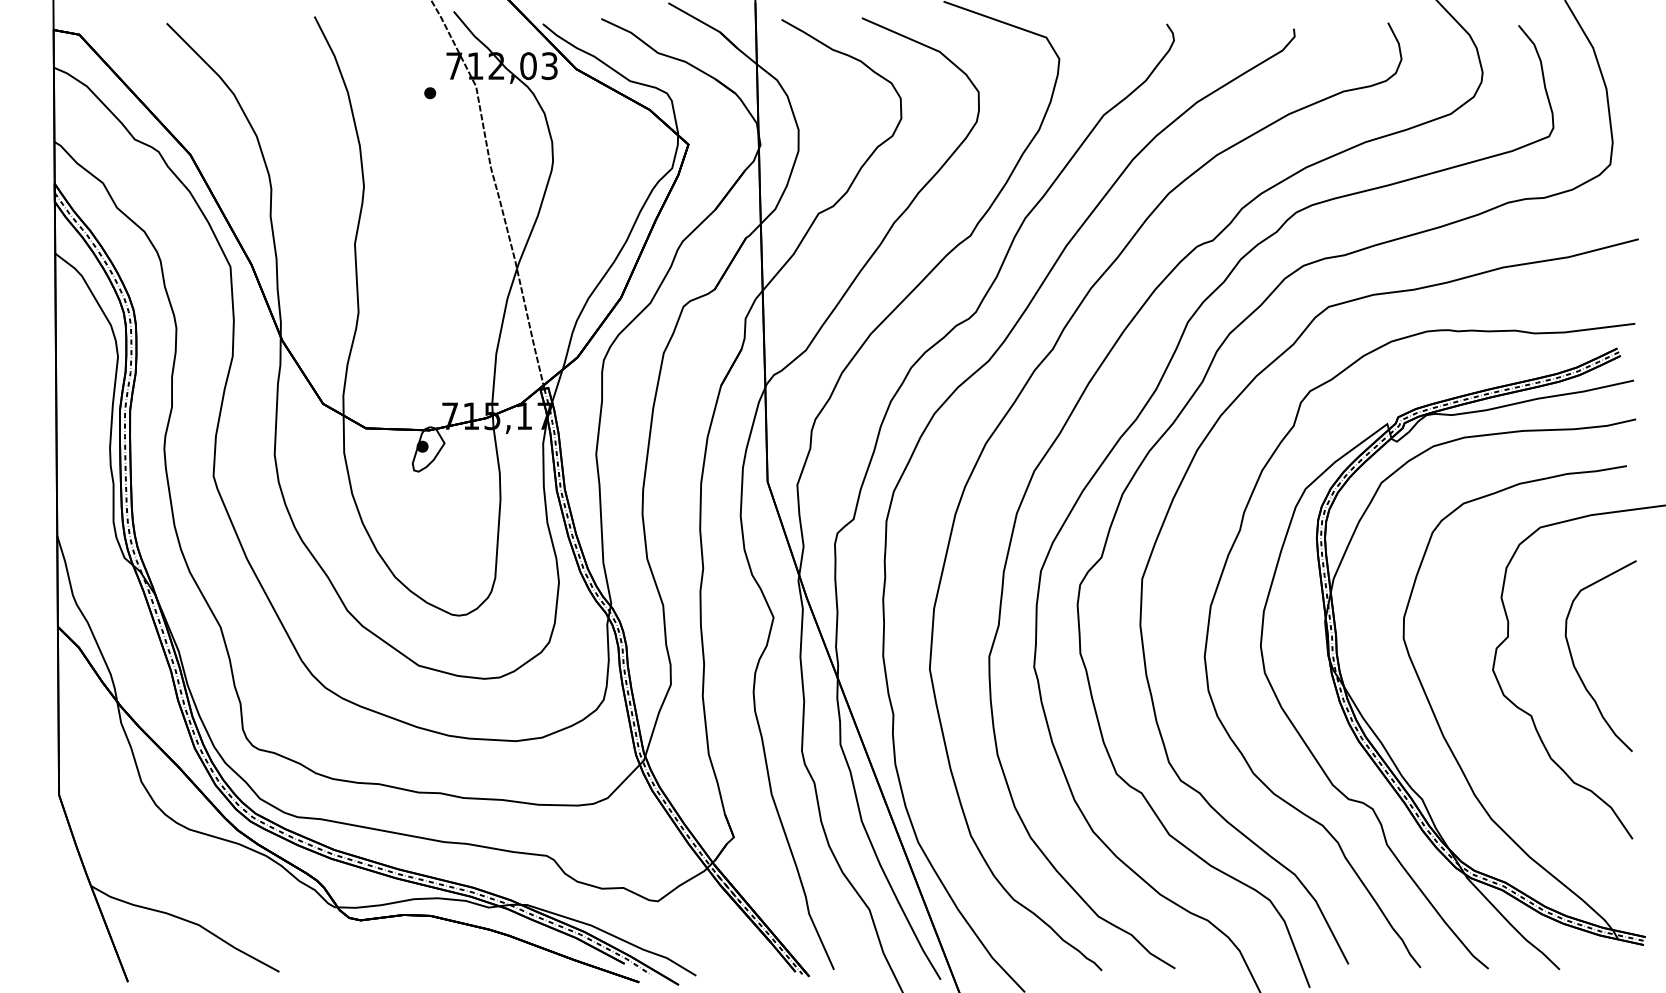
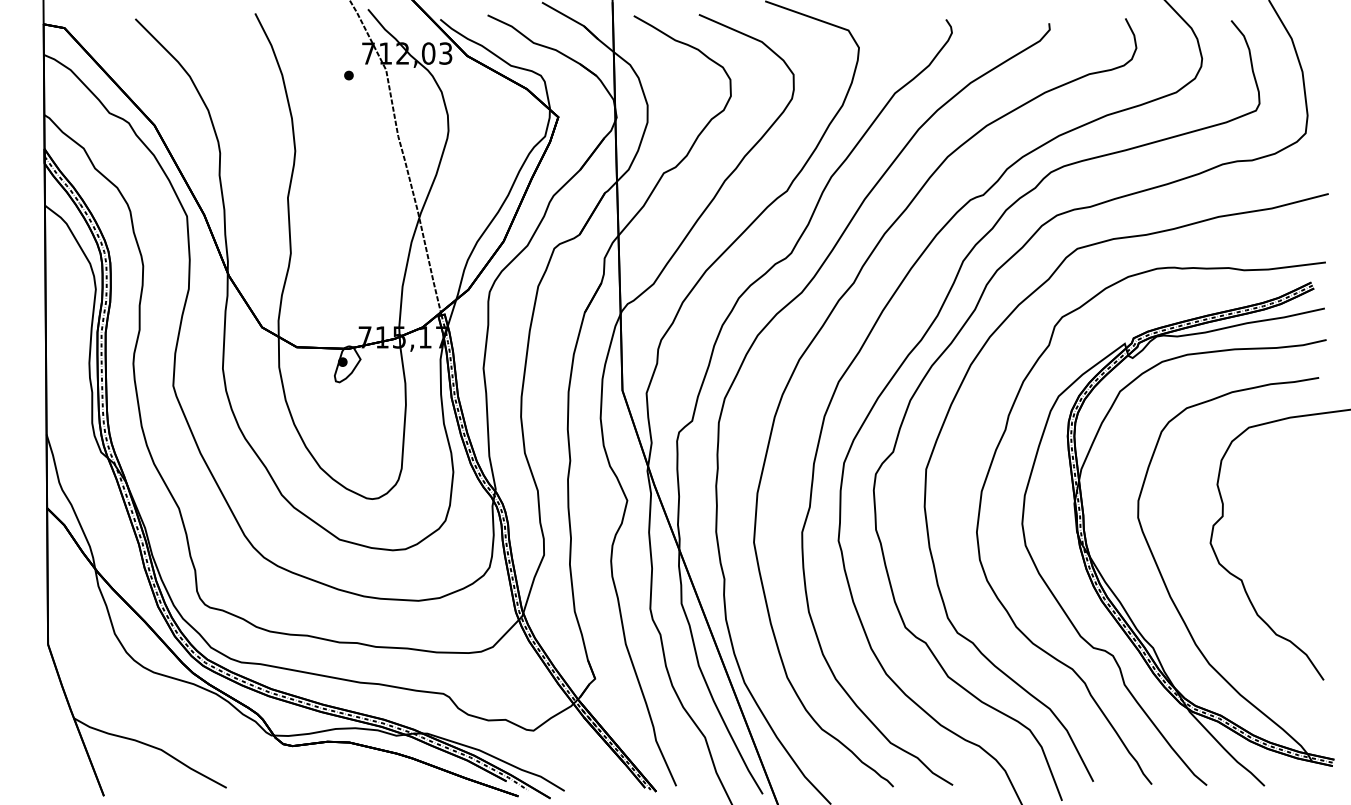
curve: (1576, 667) -> (1278, 541), removed

